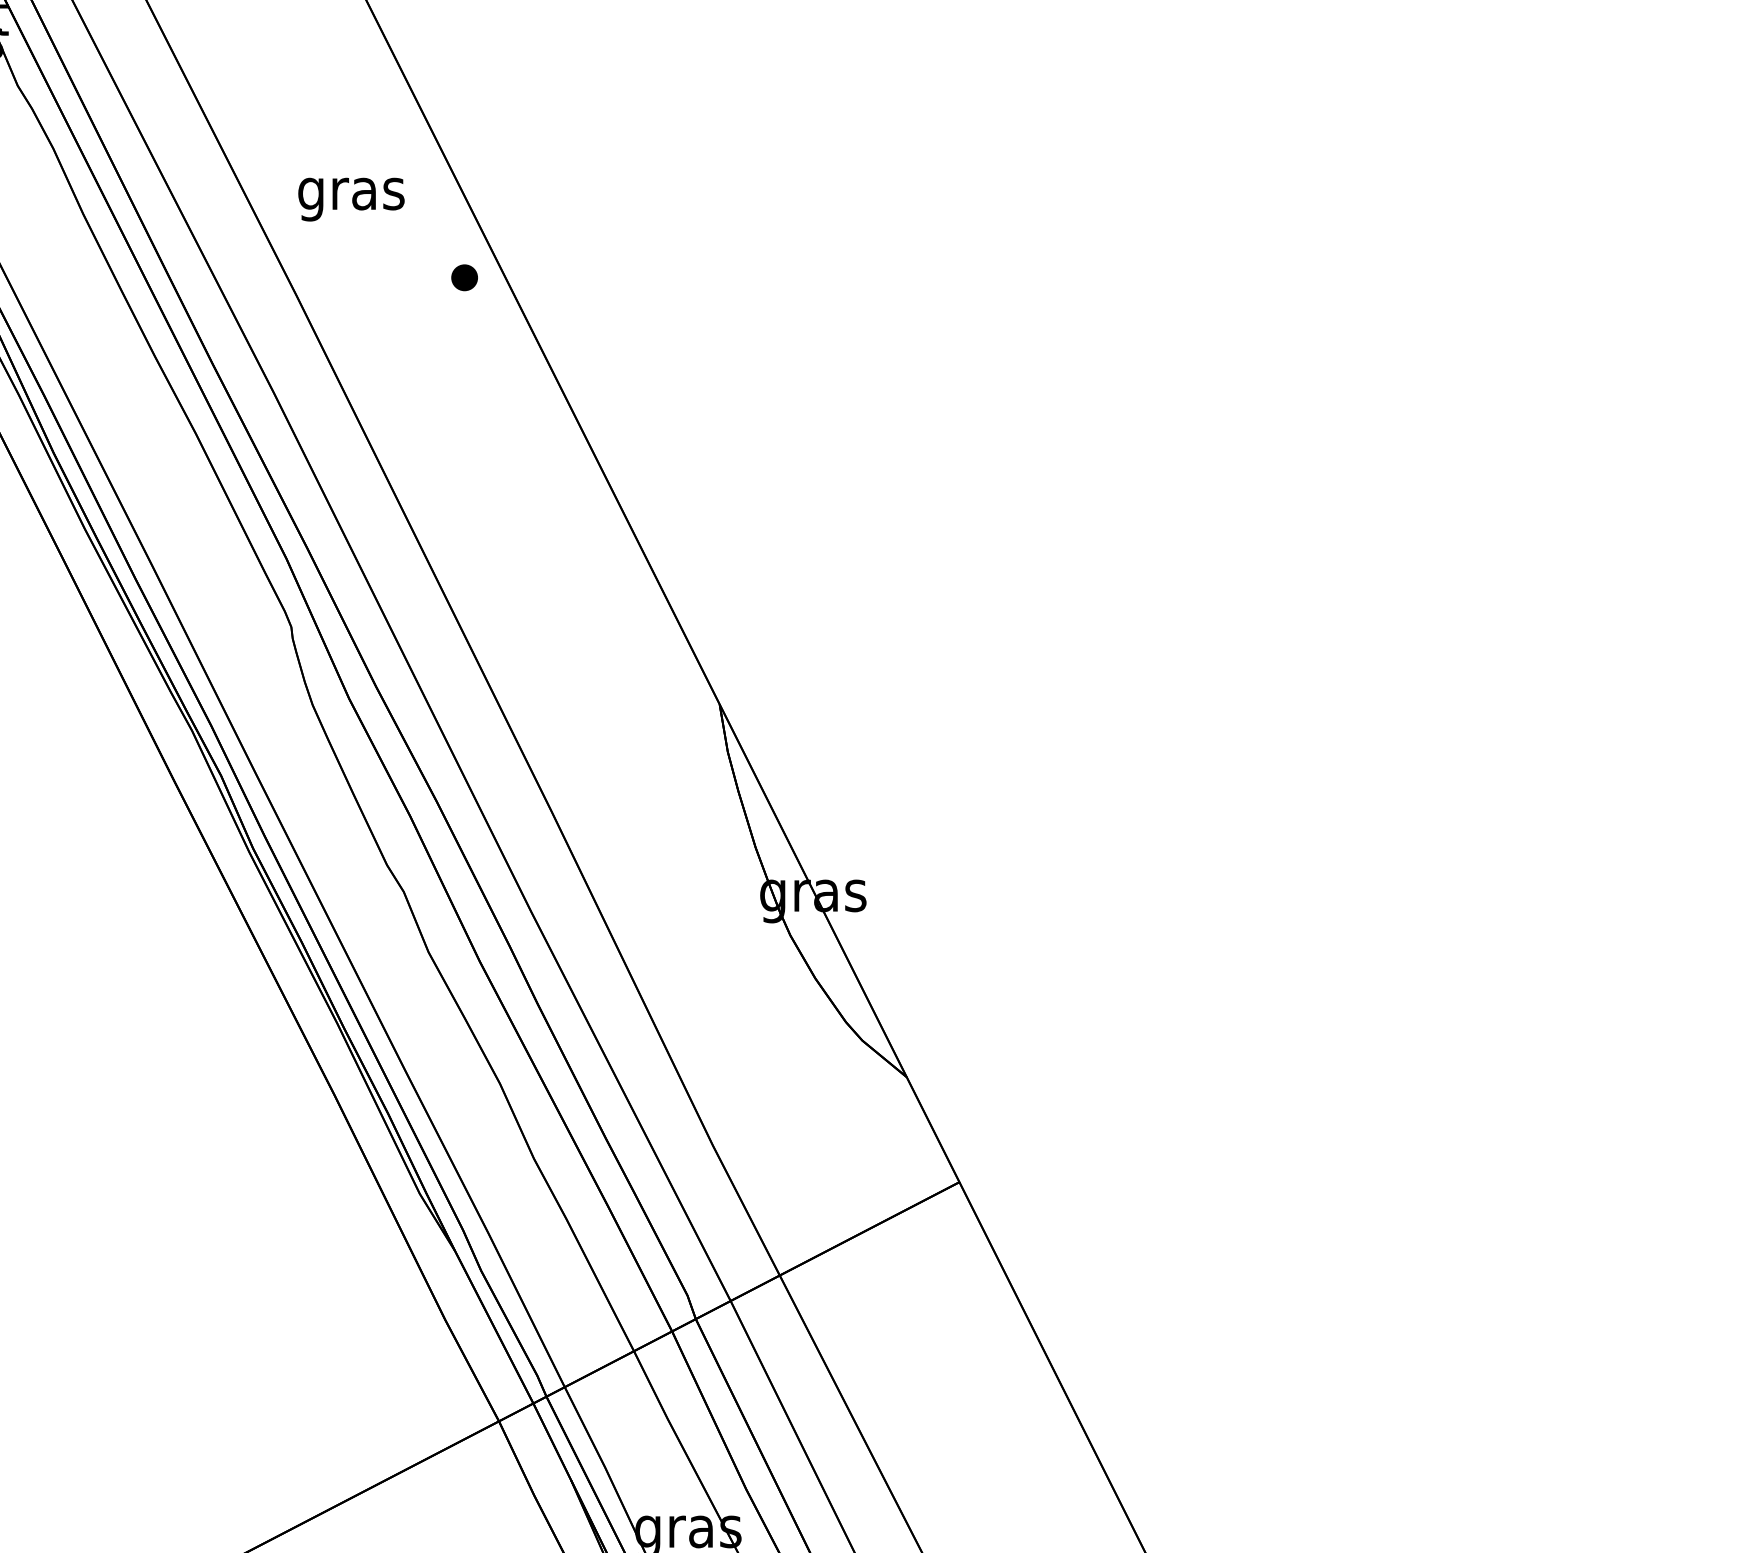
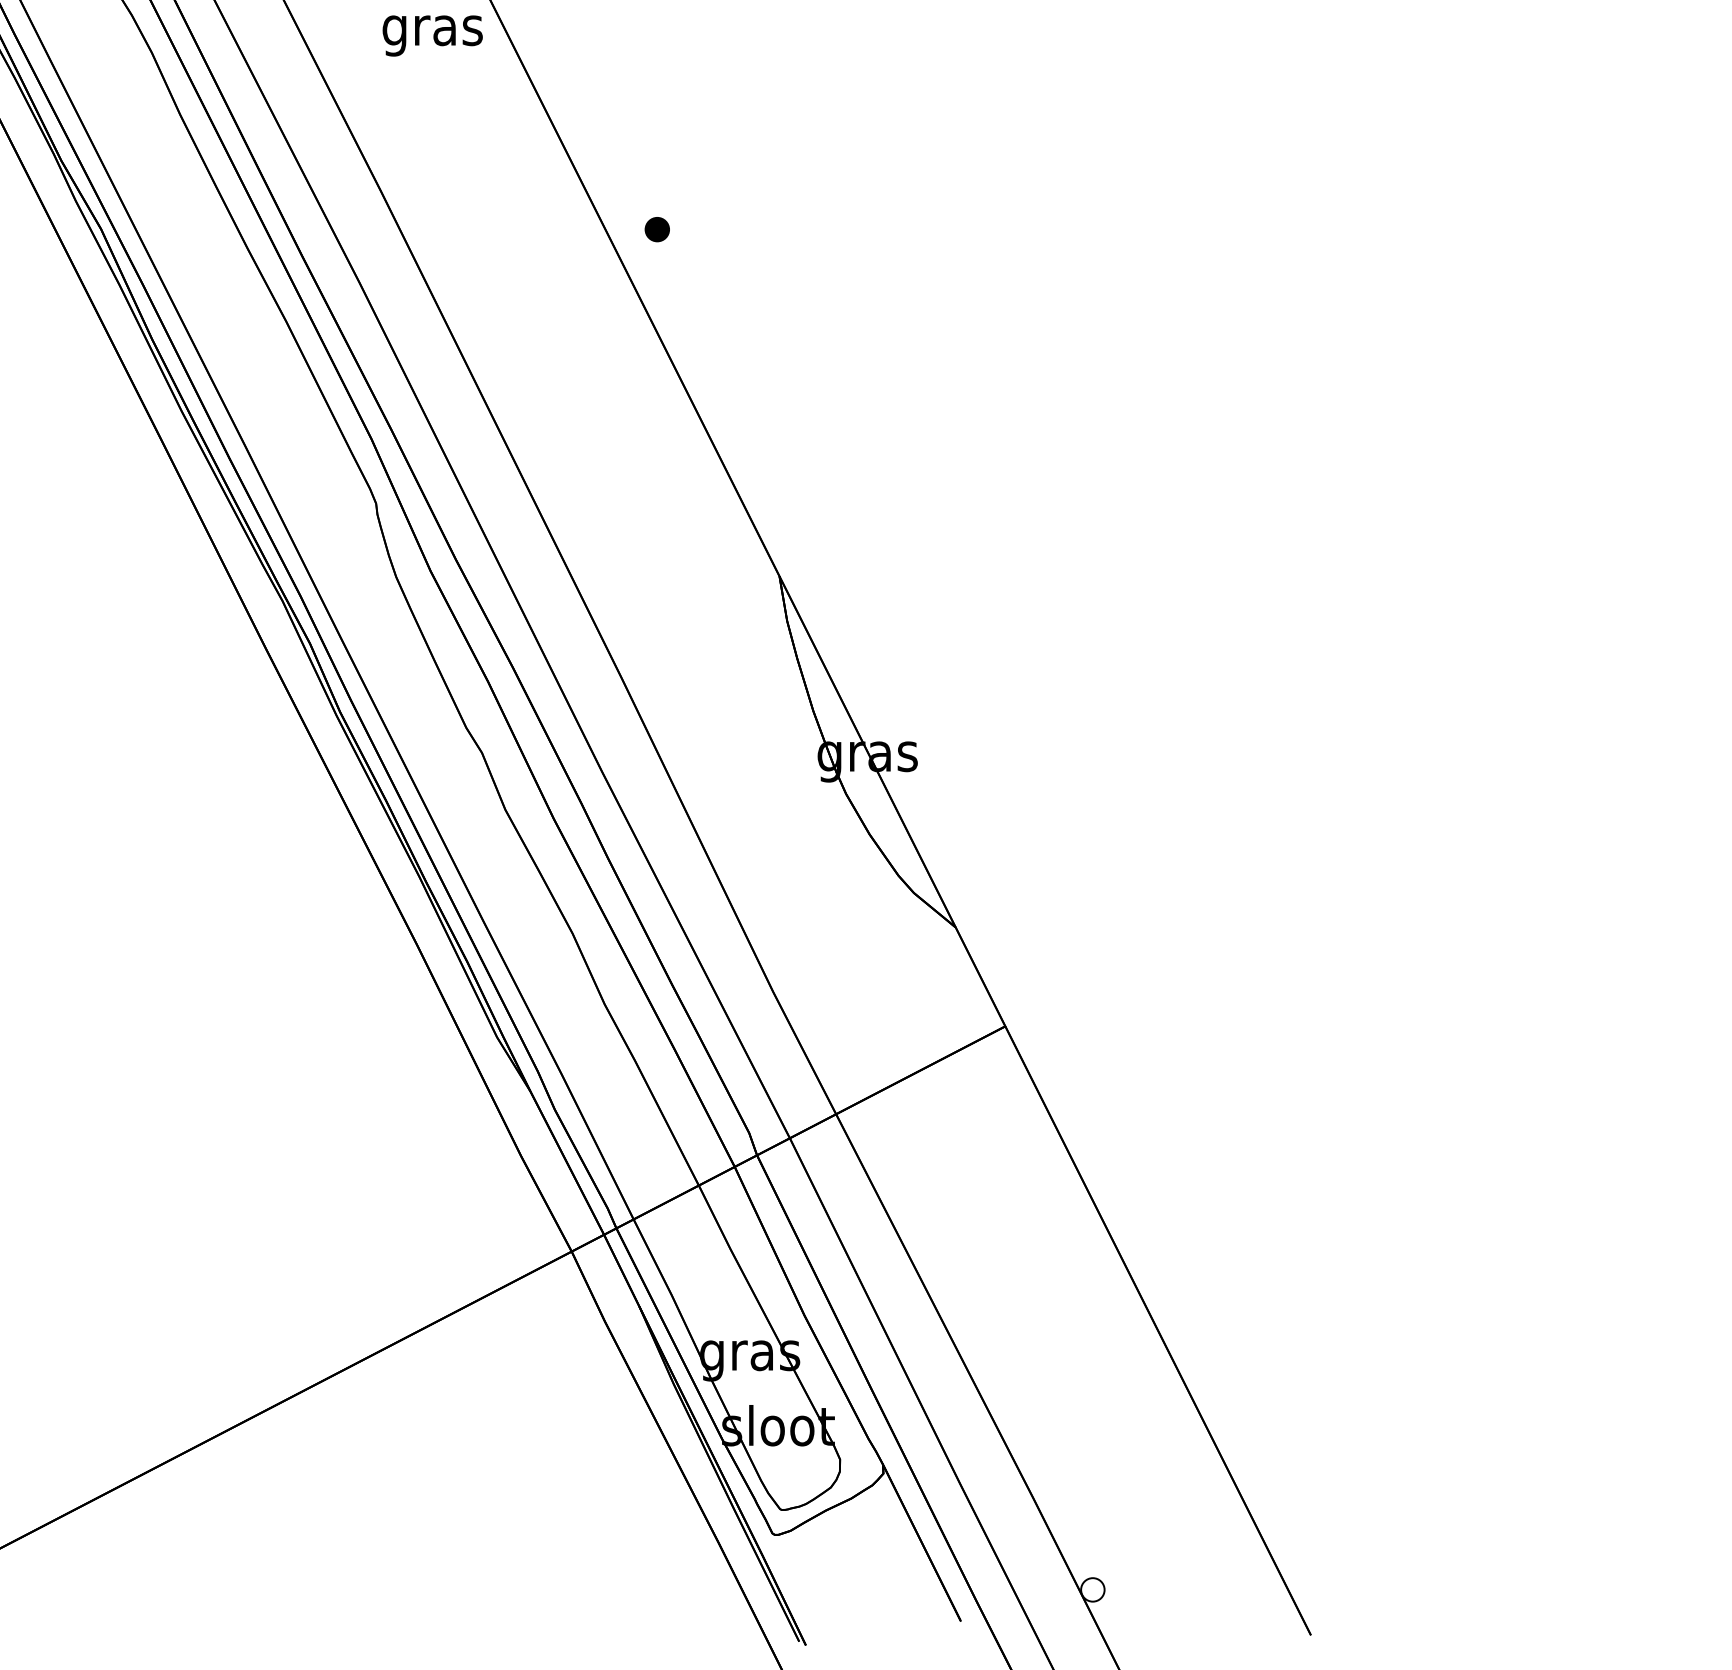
text: (351, 199) -> (432, 35), moved
part: (463, 277) -> (656, 229), moved

